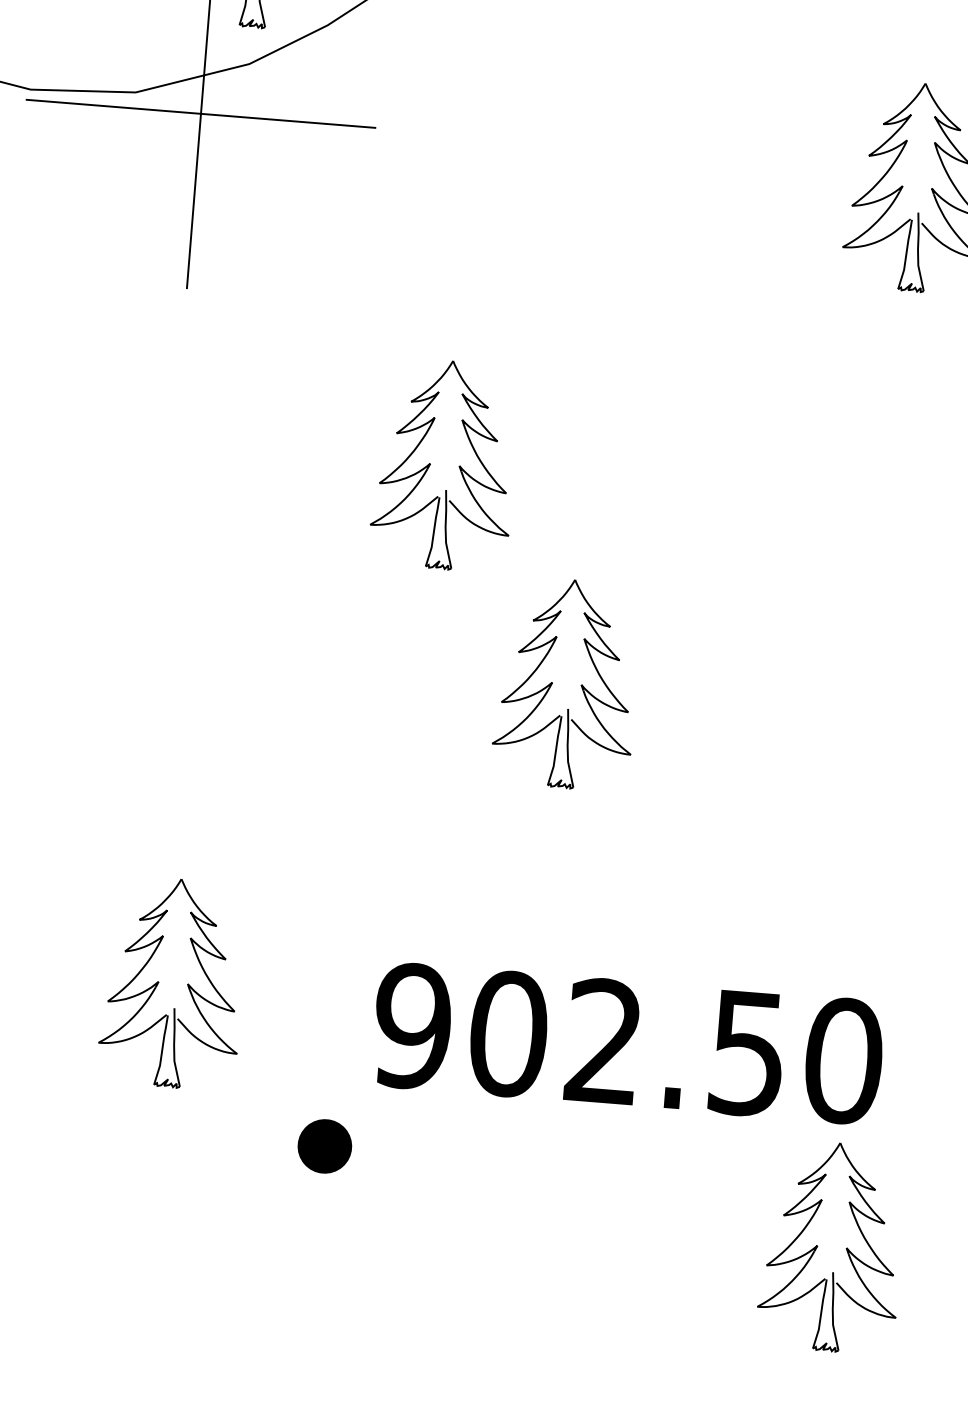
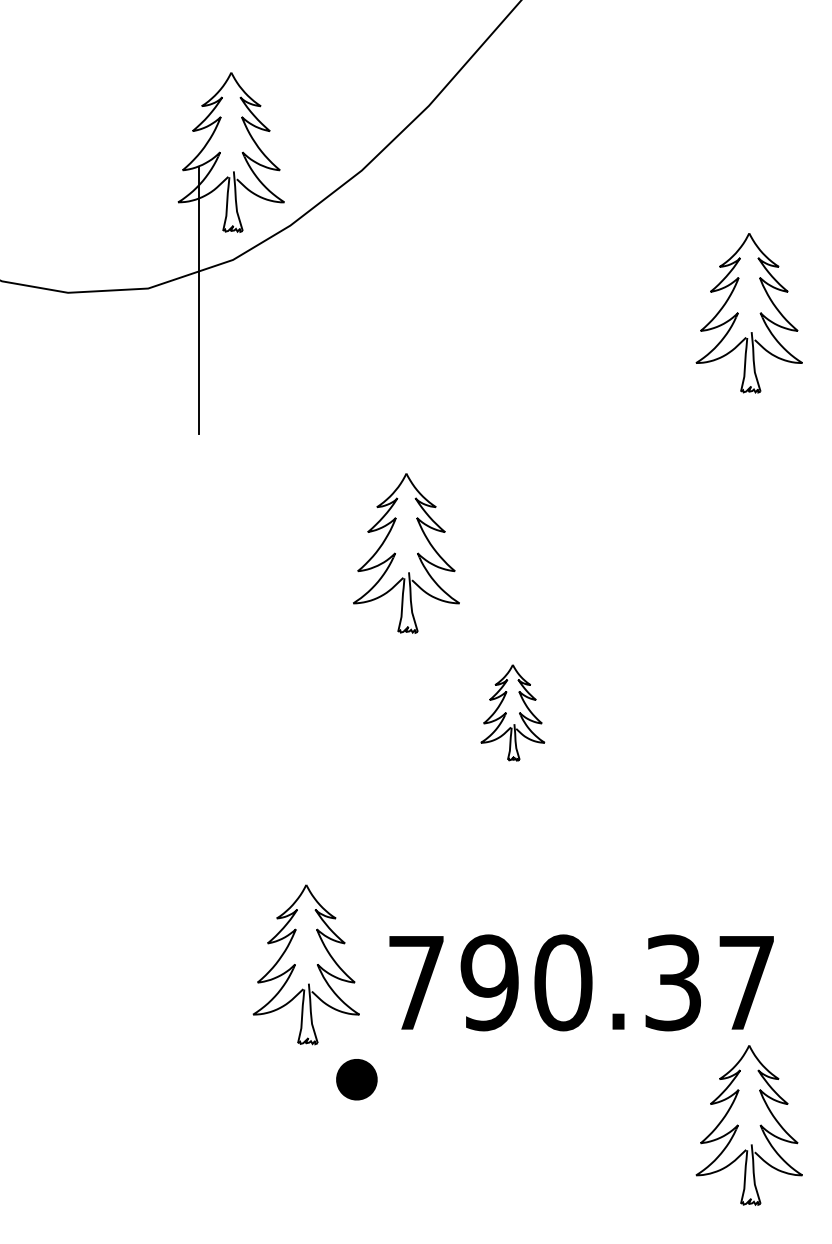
line: (200, 113) -> (198, 300), removed
part: (566, 683) -> (512, 712), size x0.6
part: (172, 982) -> (305, 964), moved
text: (628, 1043) -> (581, 982), 902.50 -> 790.37

